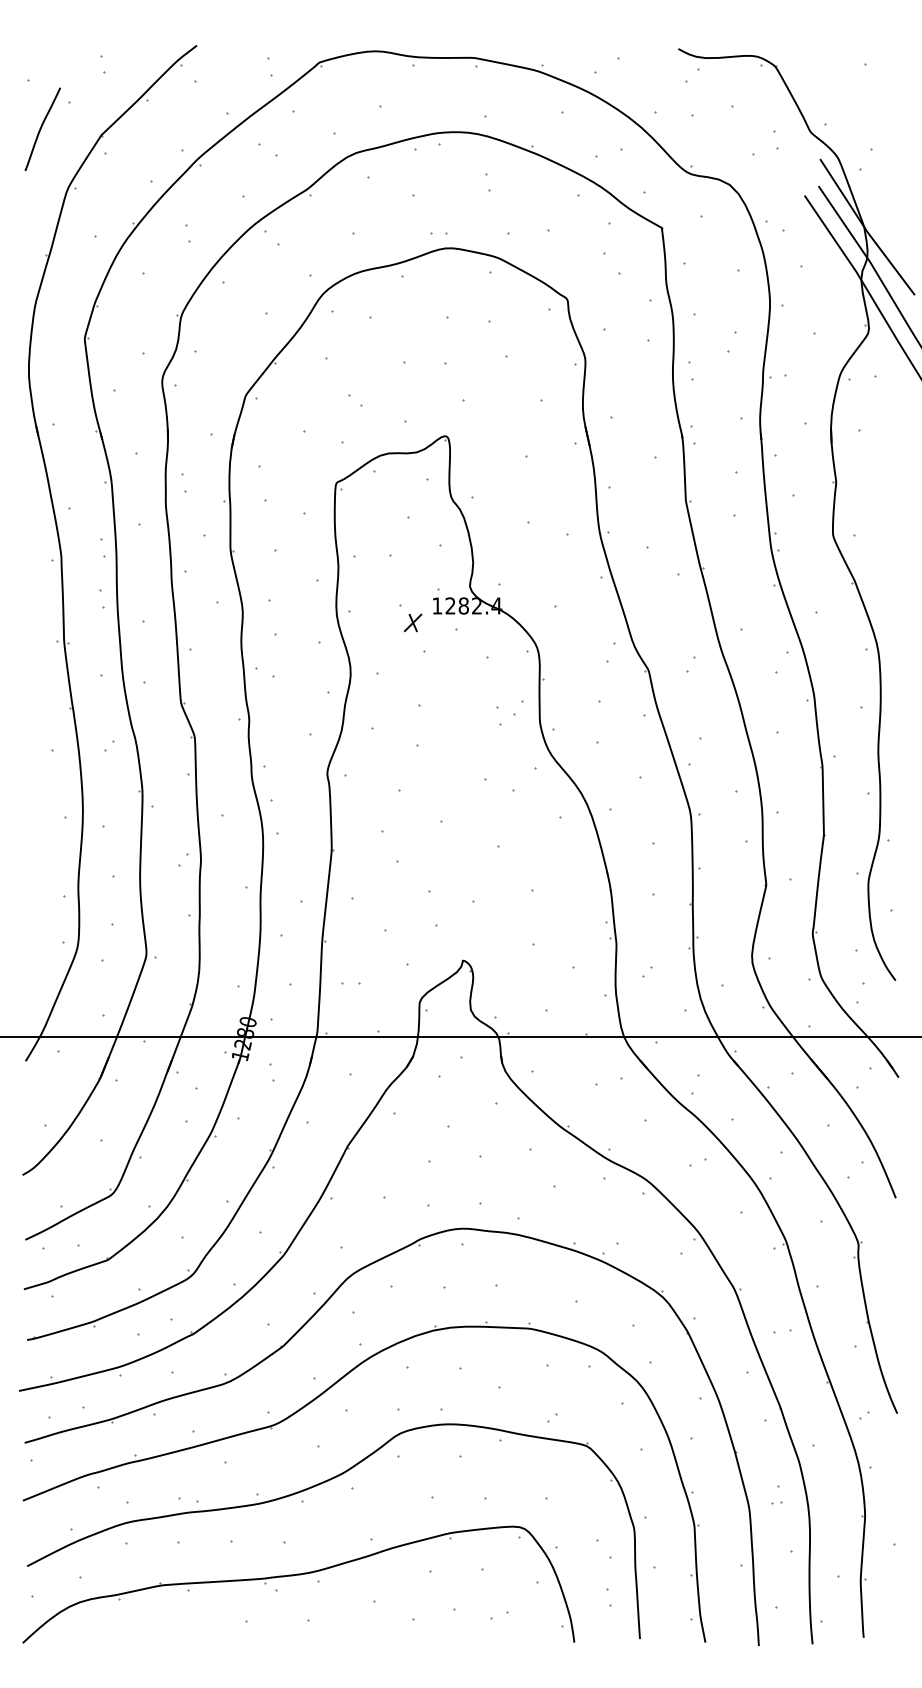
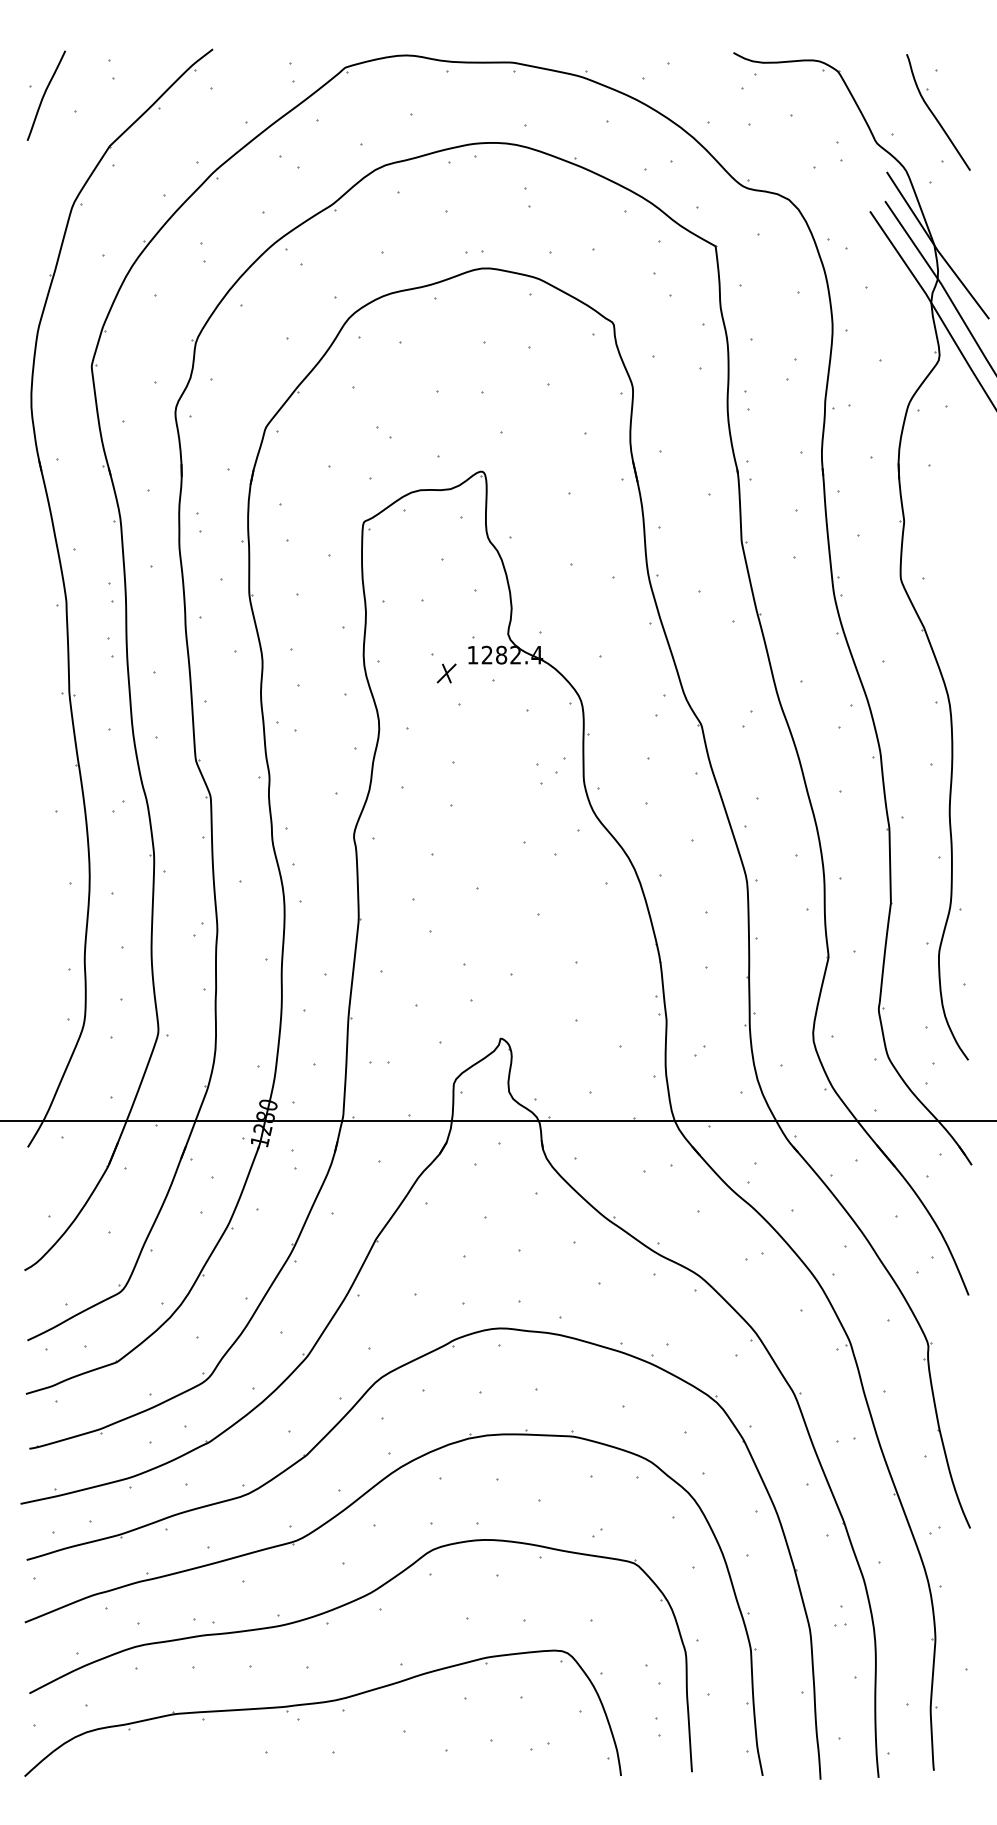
part: (867, 104) -> (938, 112), added
curve: (42, 128) -> (45, 94), moved

